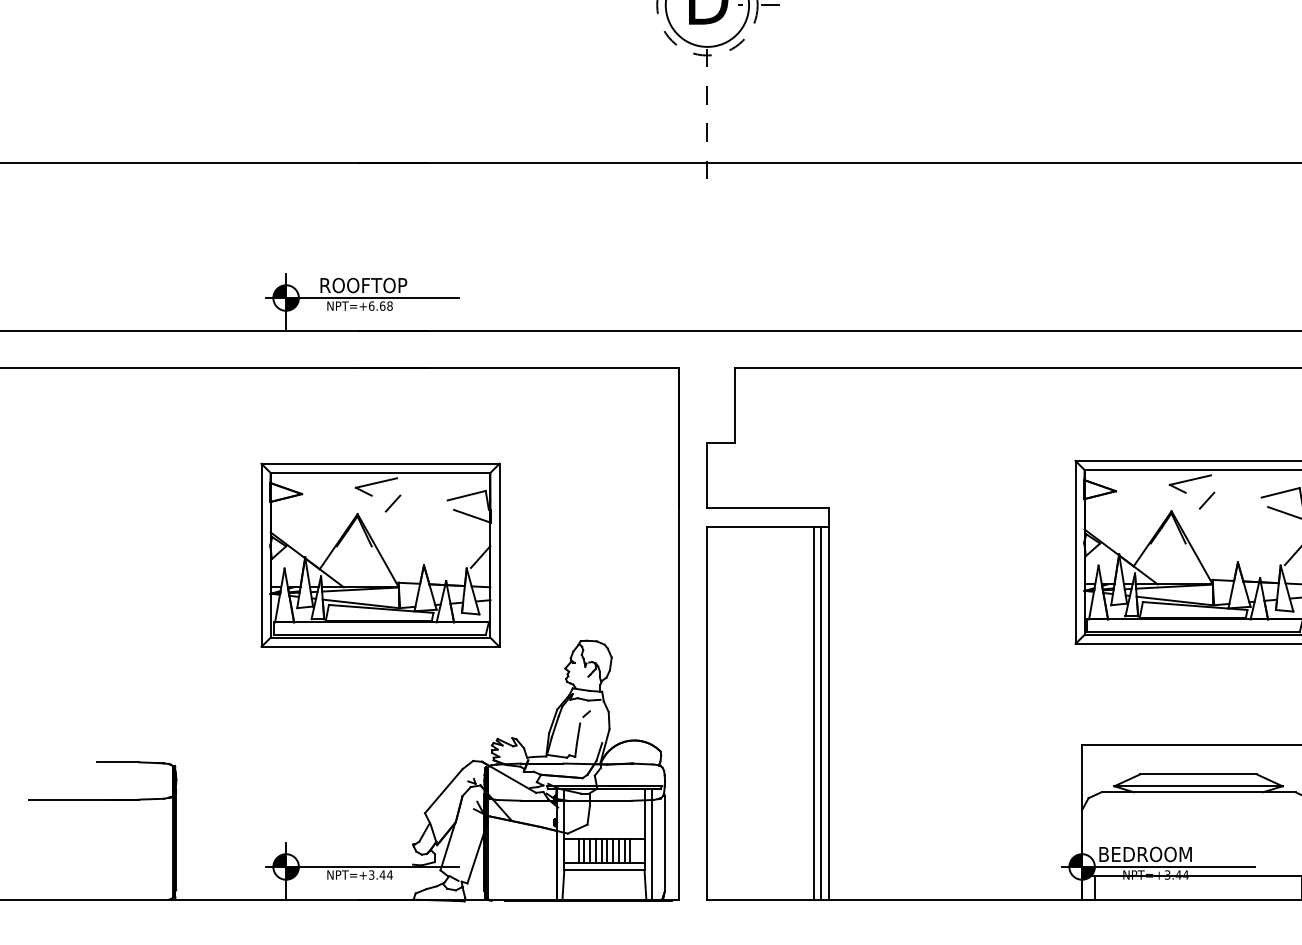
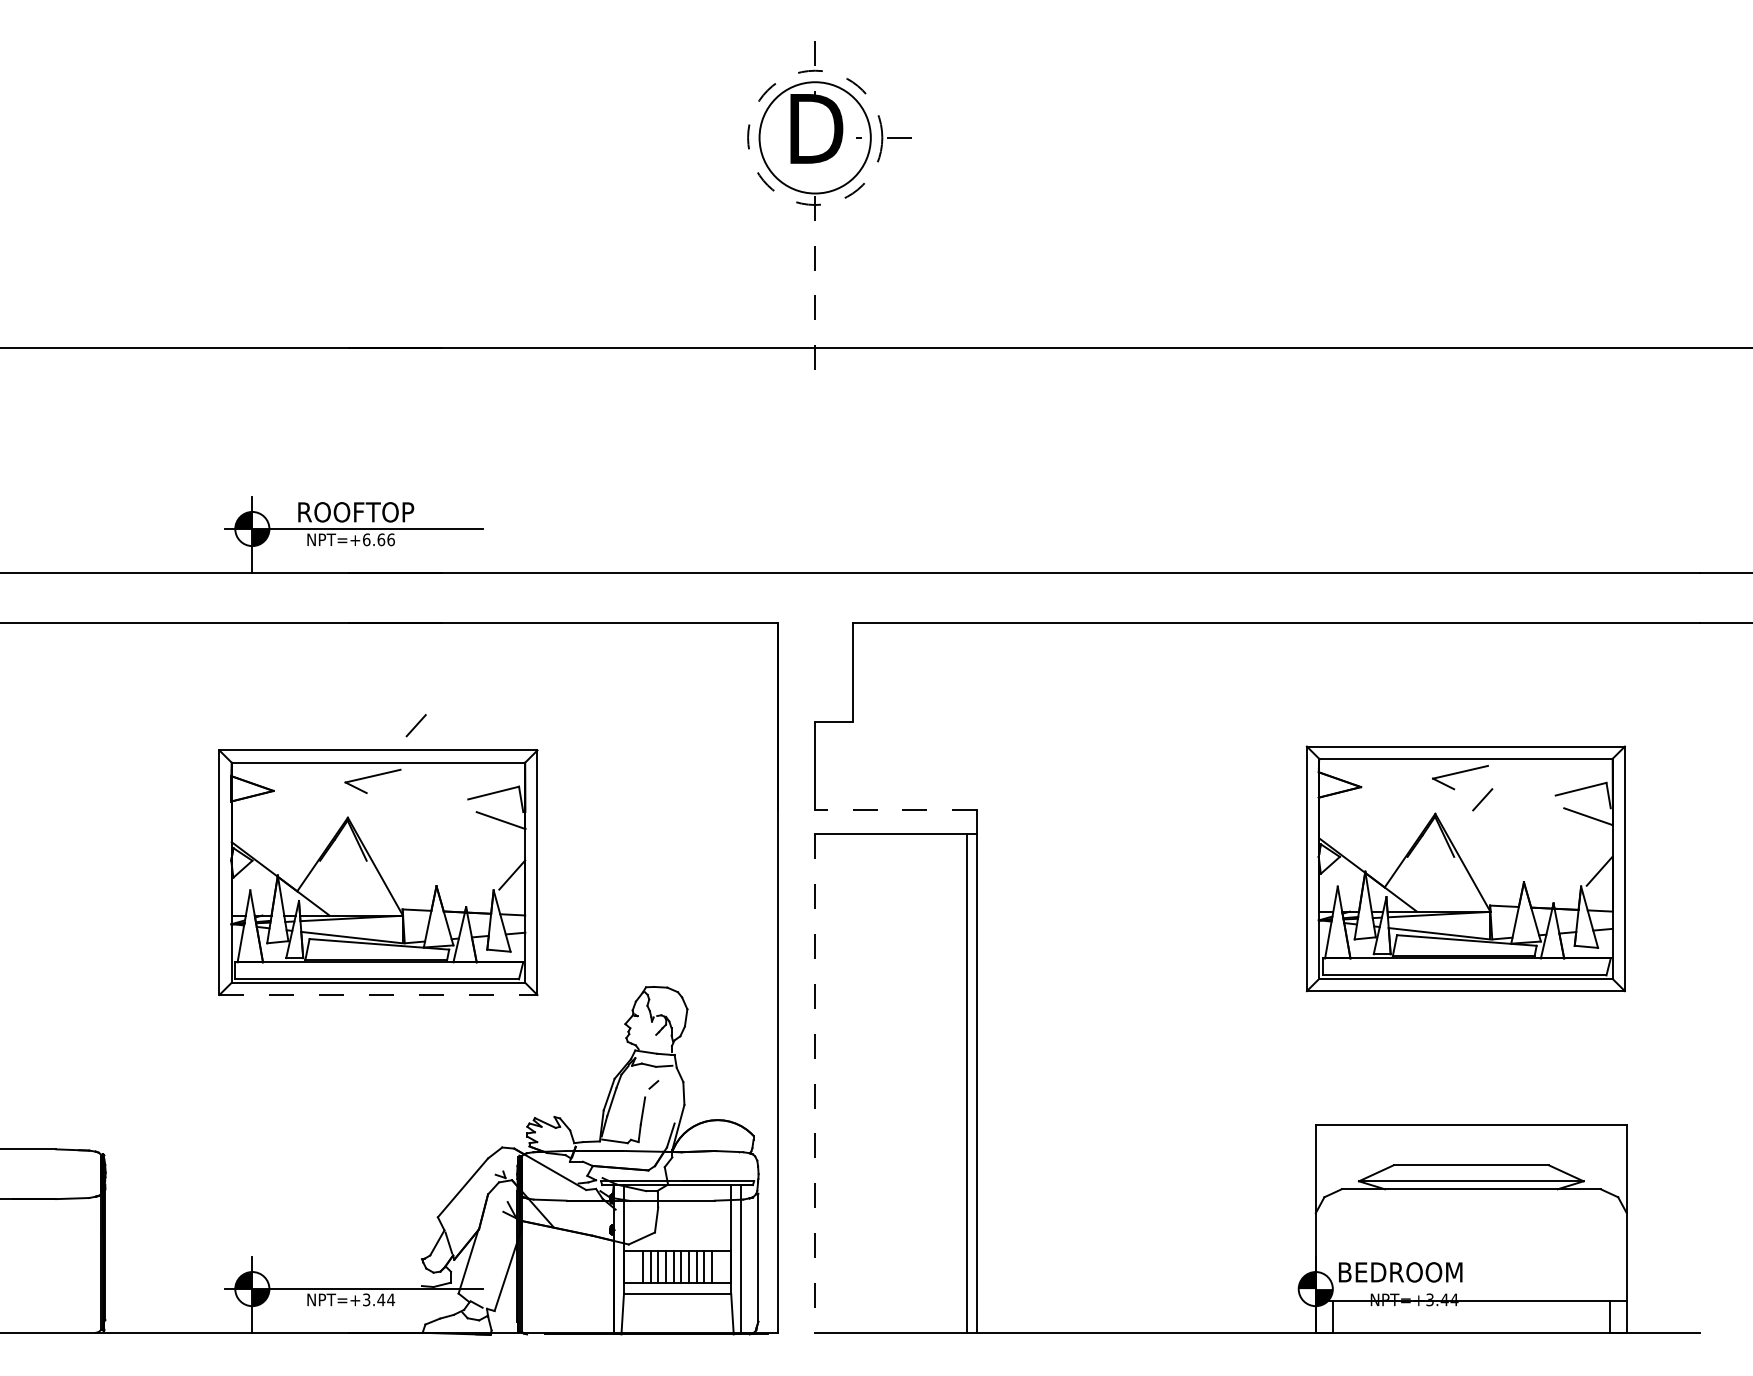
text: (389, 305) -> (390, 539), NPT=+6.68 -> NPT=+6.66
line: (392, 503) -> (415, 725), moved
line: (768, 507) -> (896, 809), solid -> dashed
line: (380, 647) -> (378, 995), solid -> dashed
line: (707, 713) -> (815, 1084), solid -> dashed
line: (813, 713) -> (957, 1083), removed
line: (1158, 867) -> (1417, 1289), removed

